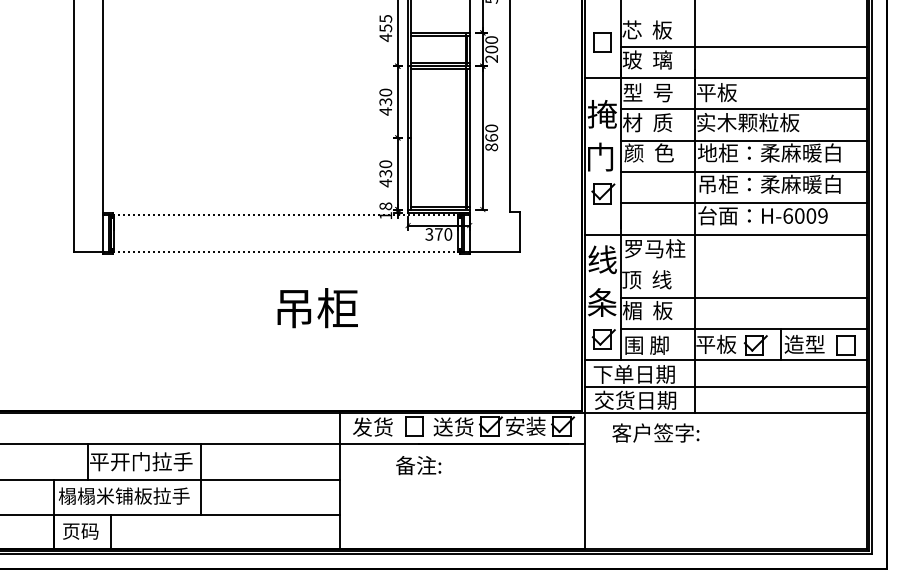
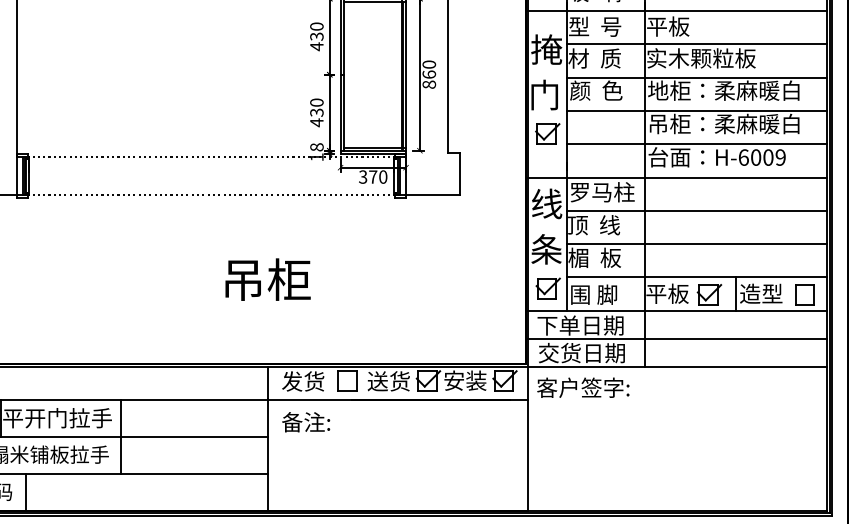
line: (743, 266) -> (696, 211), added
text: (317, 308) -> (267, 280), moved
text: (655, 432) -> (582, 387), moved
text: (418, 465) -> (306, 422), moved

